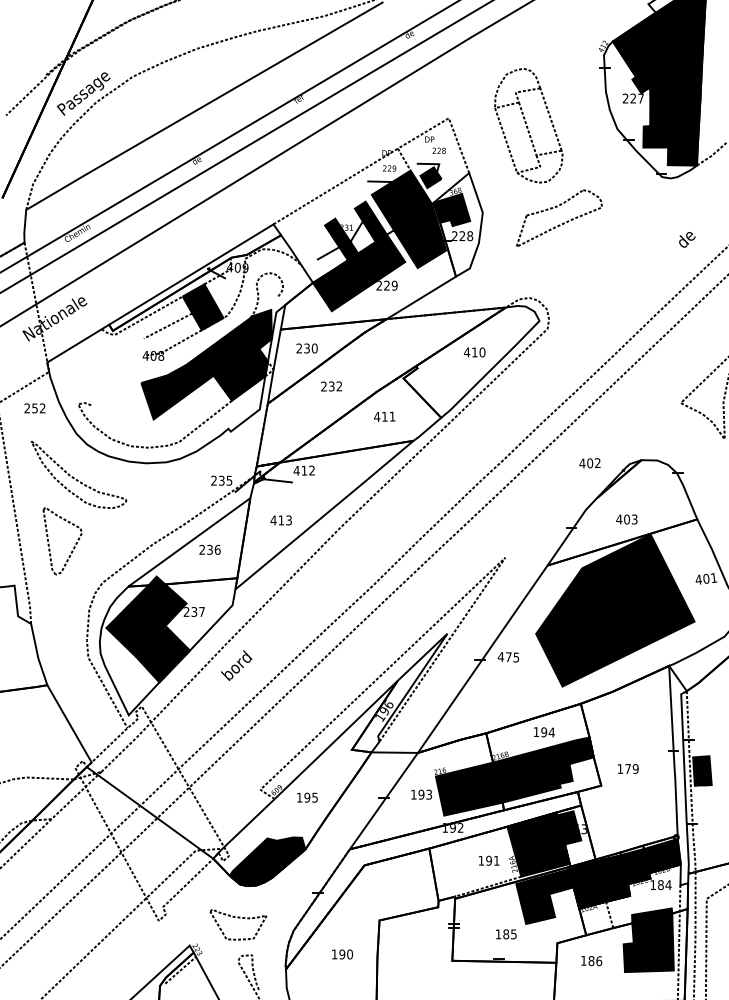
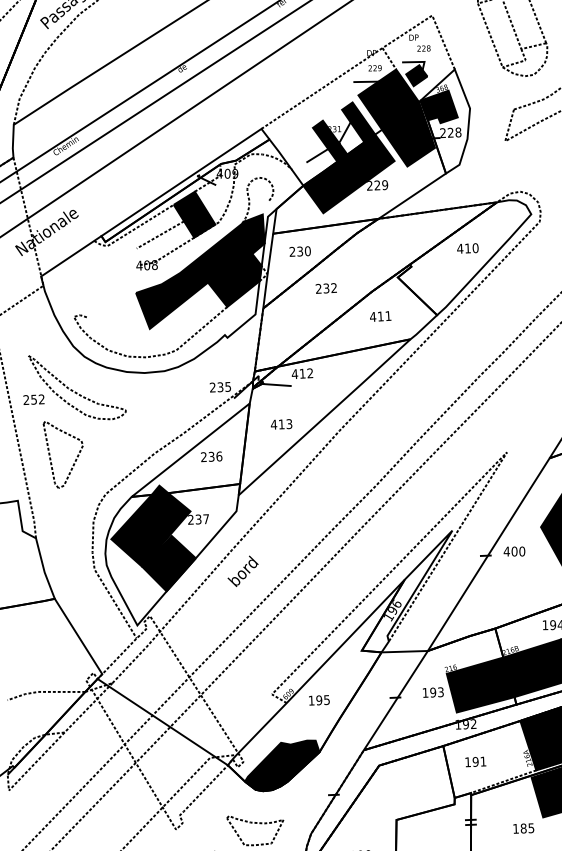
text: (34, 408) -> (33, 399), moved
text: (512, 657) -> (518, 551), 475 -> 400
text: (489, 860) -> (476, 761), moved

